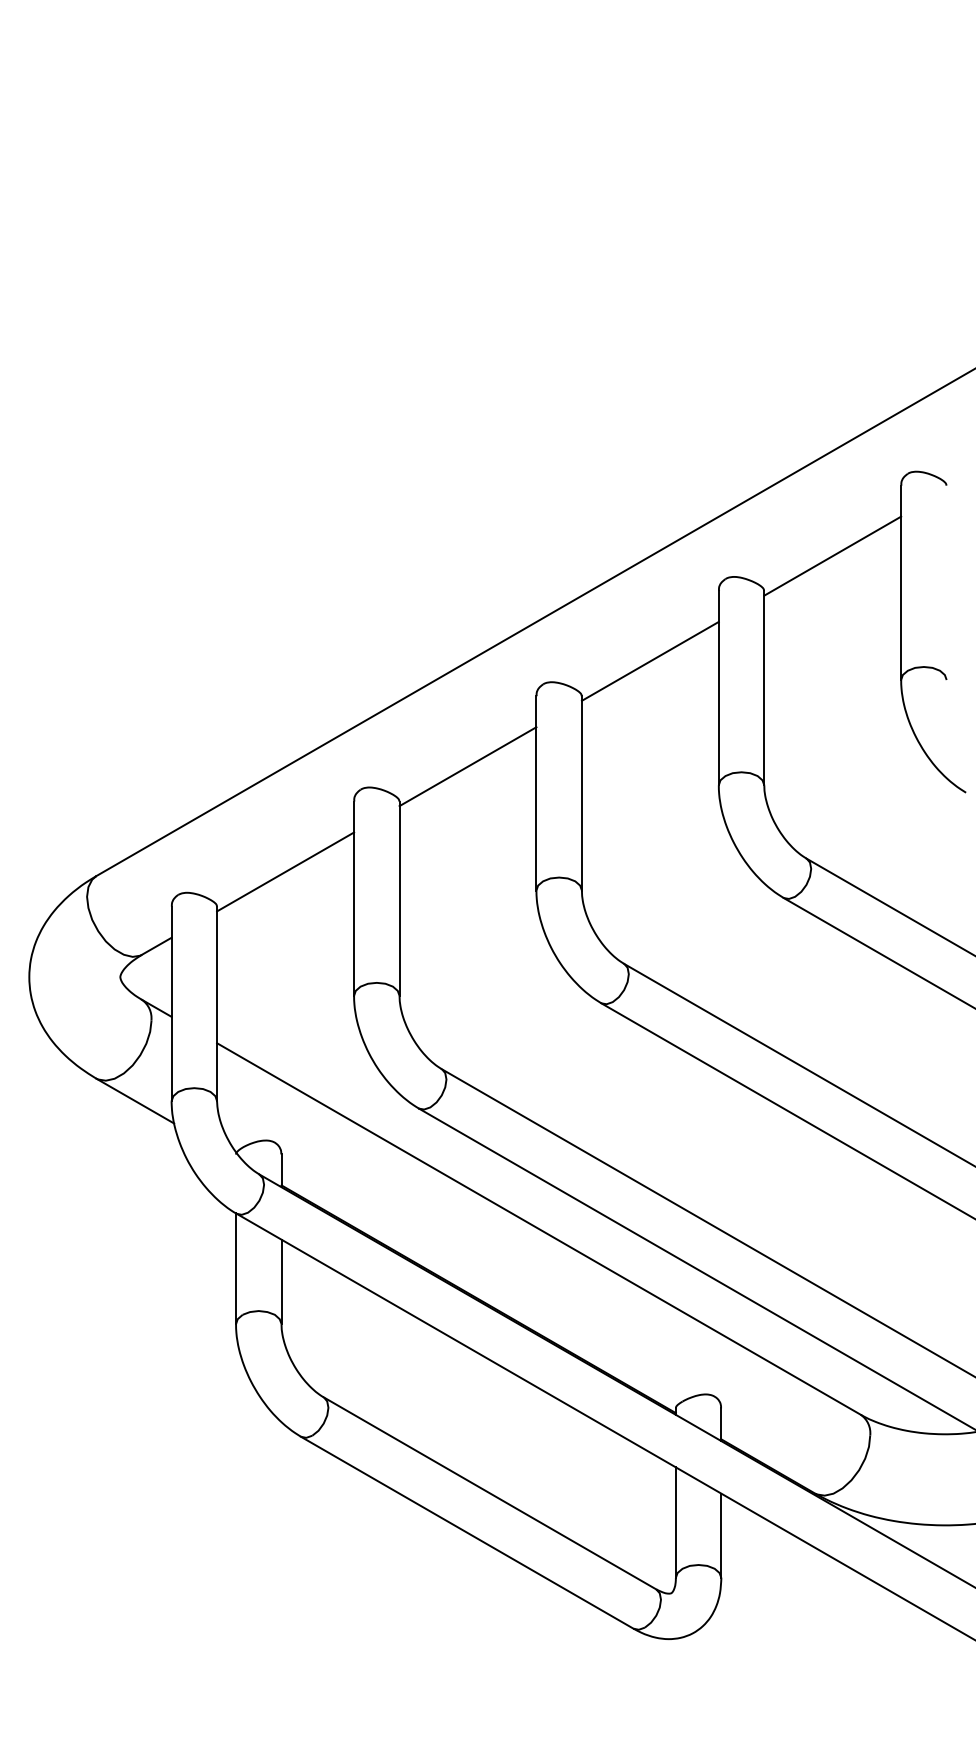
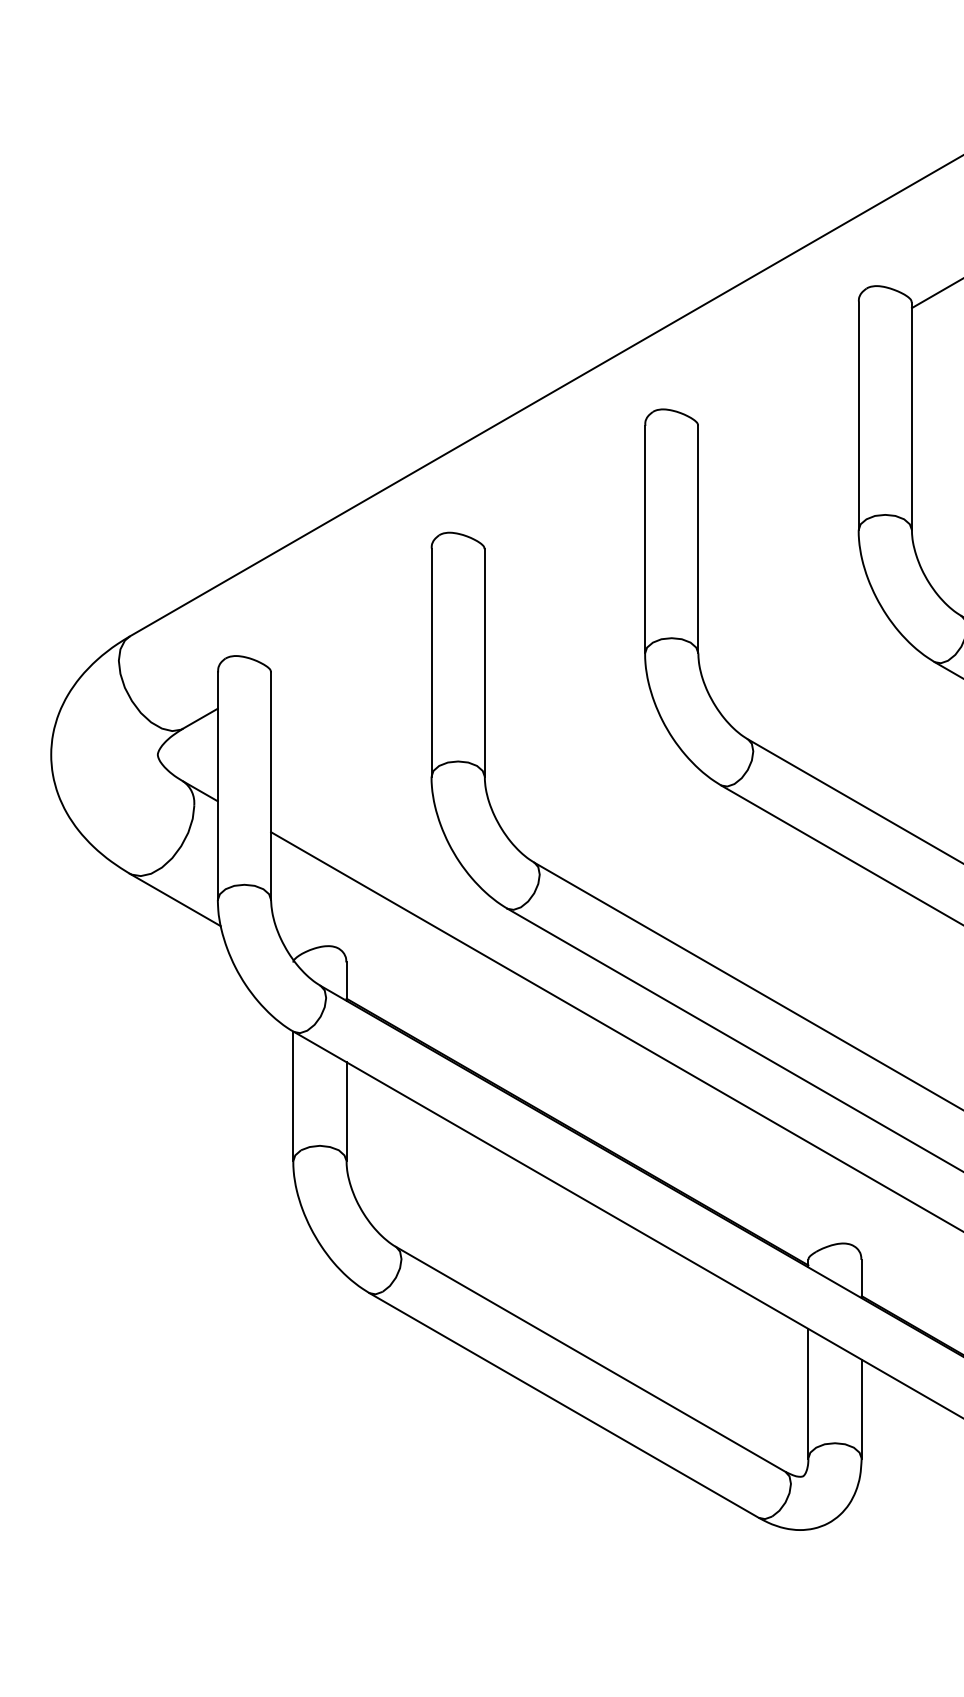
line: (649, 660) -> (777, 383), removed
line: (467, 766) -> (564, 508), removed
line: (285, 871) -> (351, 631), removed

